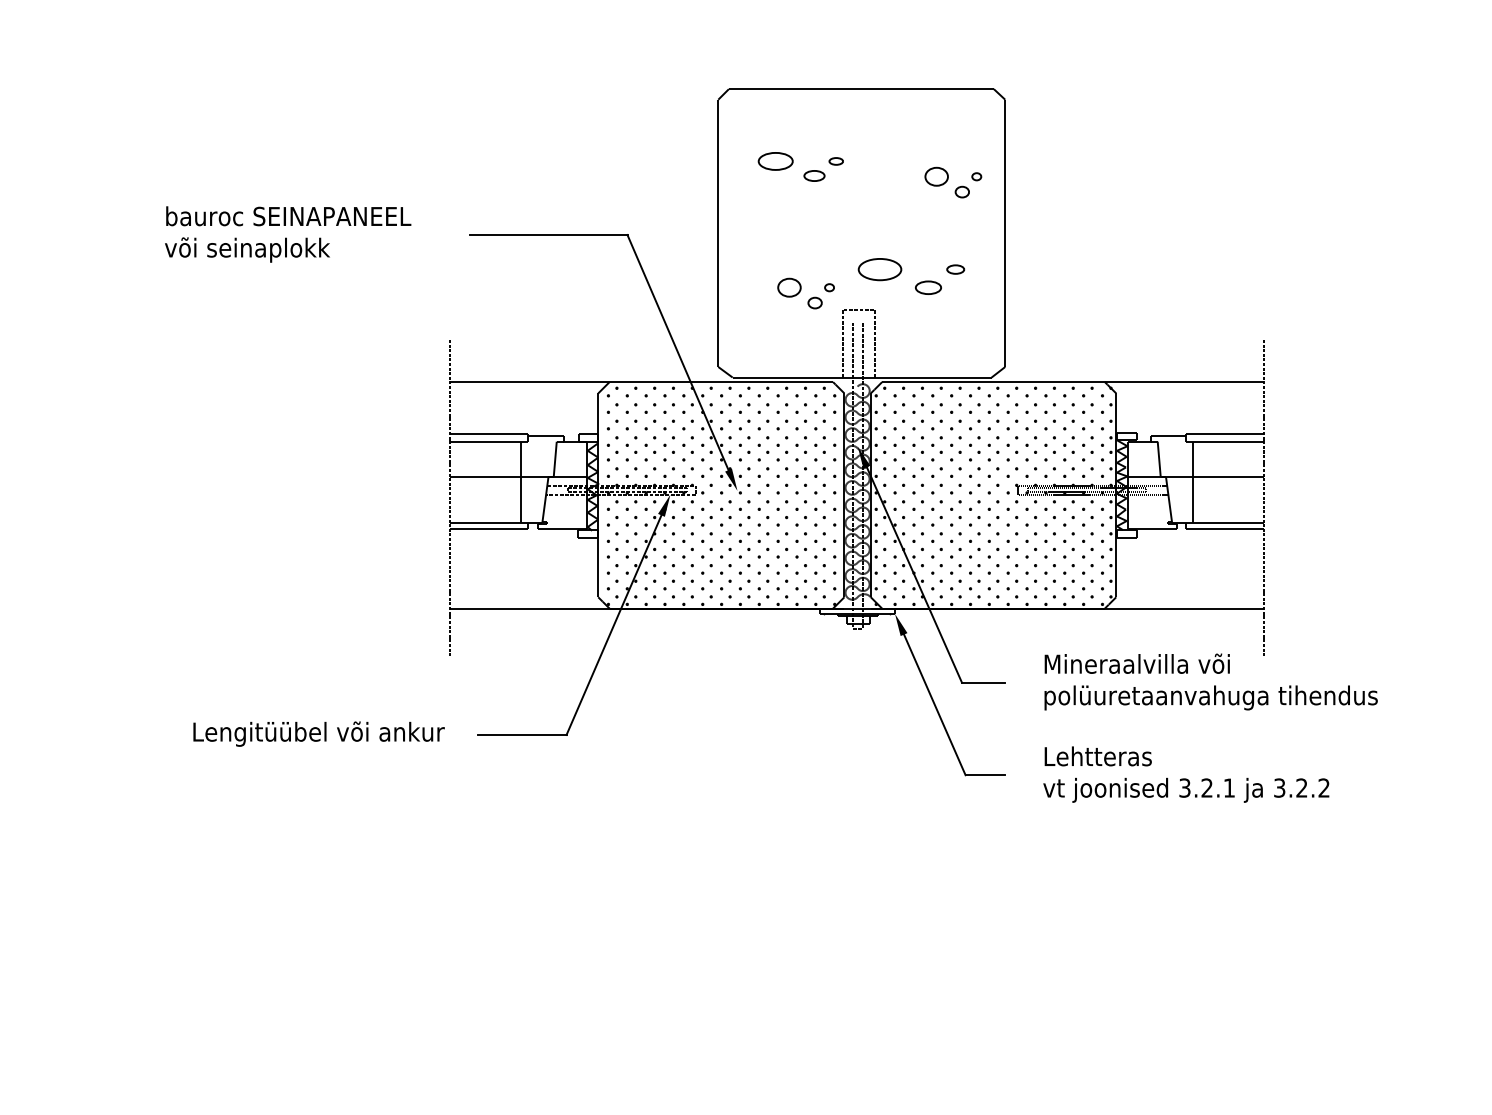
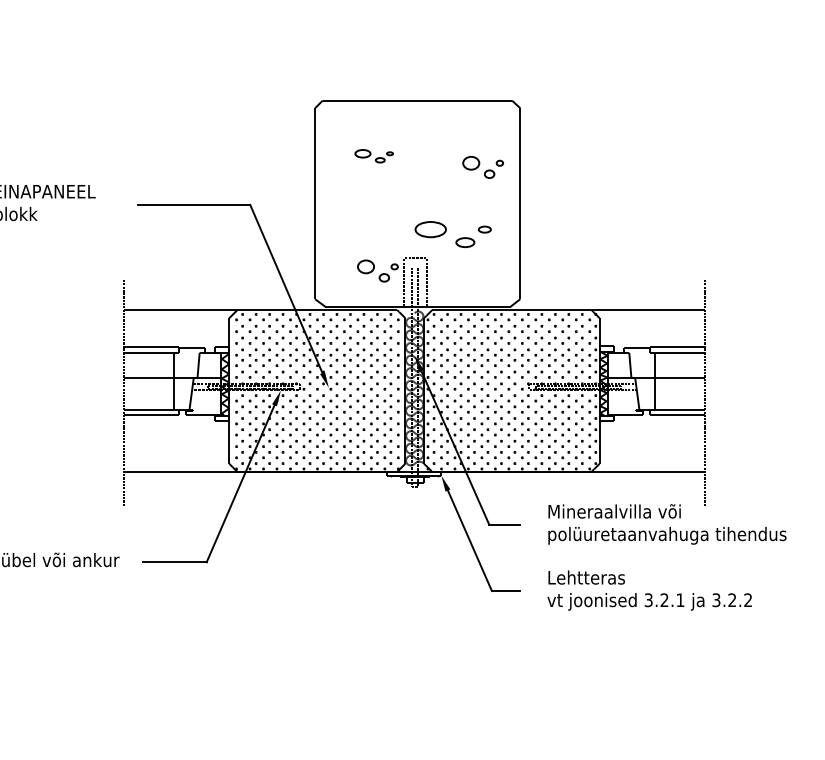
part: (800, 166) -> (373, 155), size x0.62
part: (805, 293) -> (377, 271), moved

